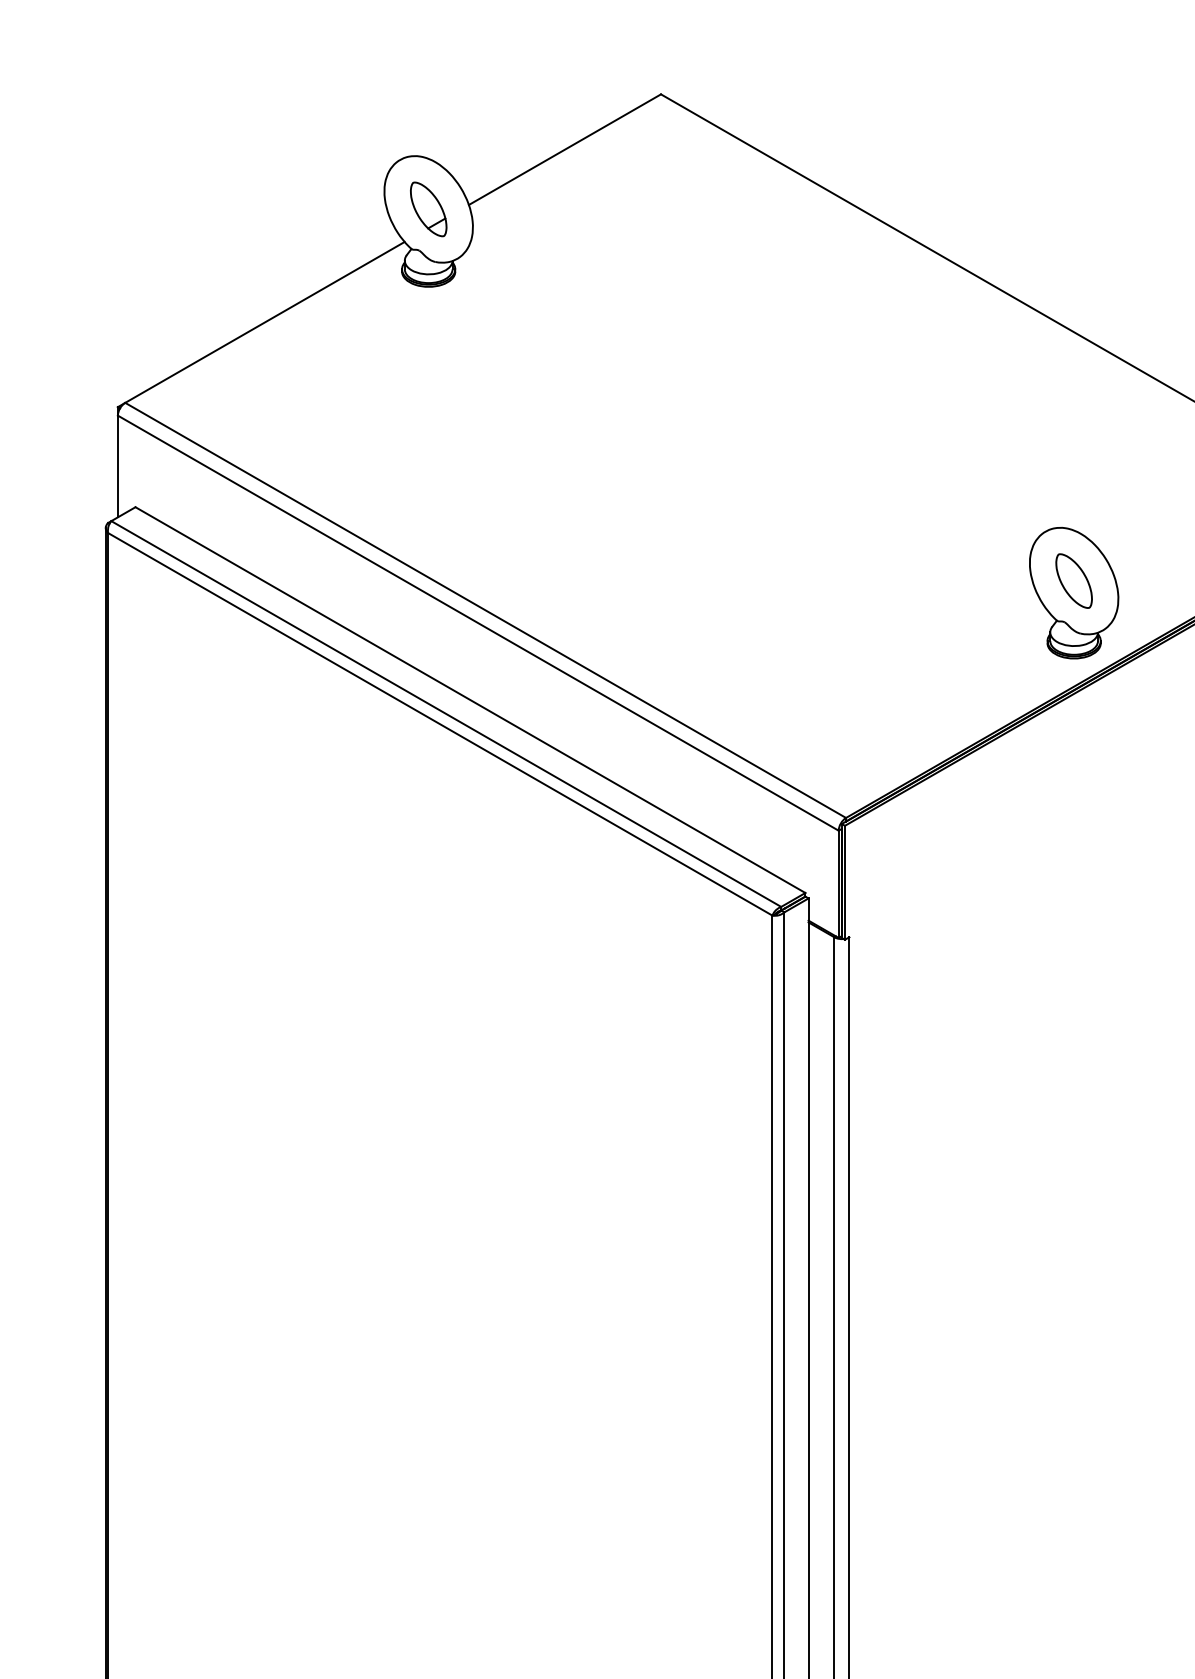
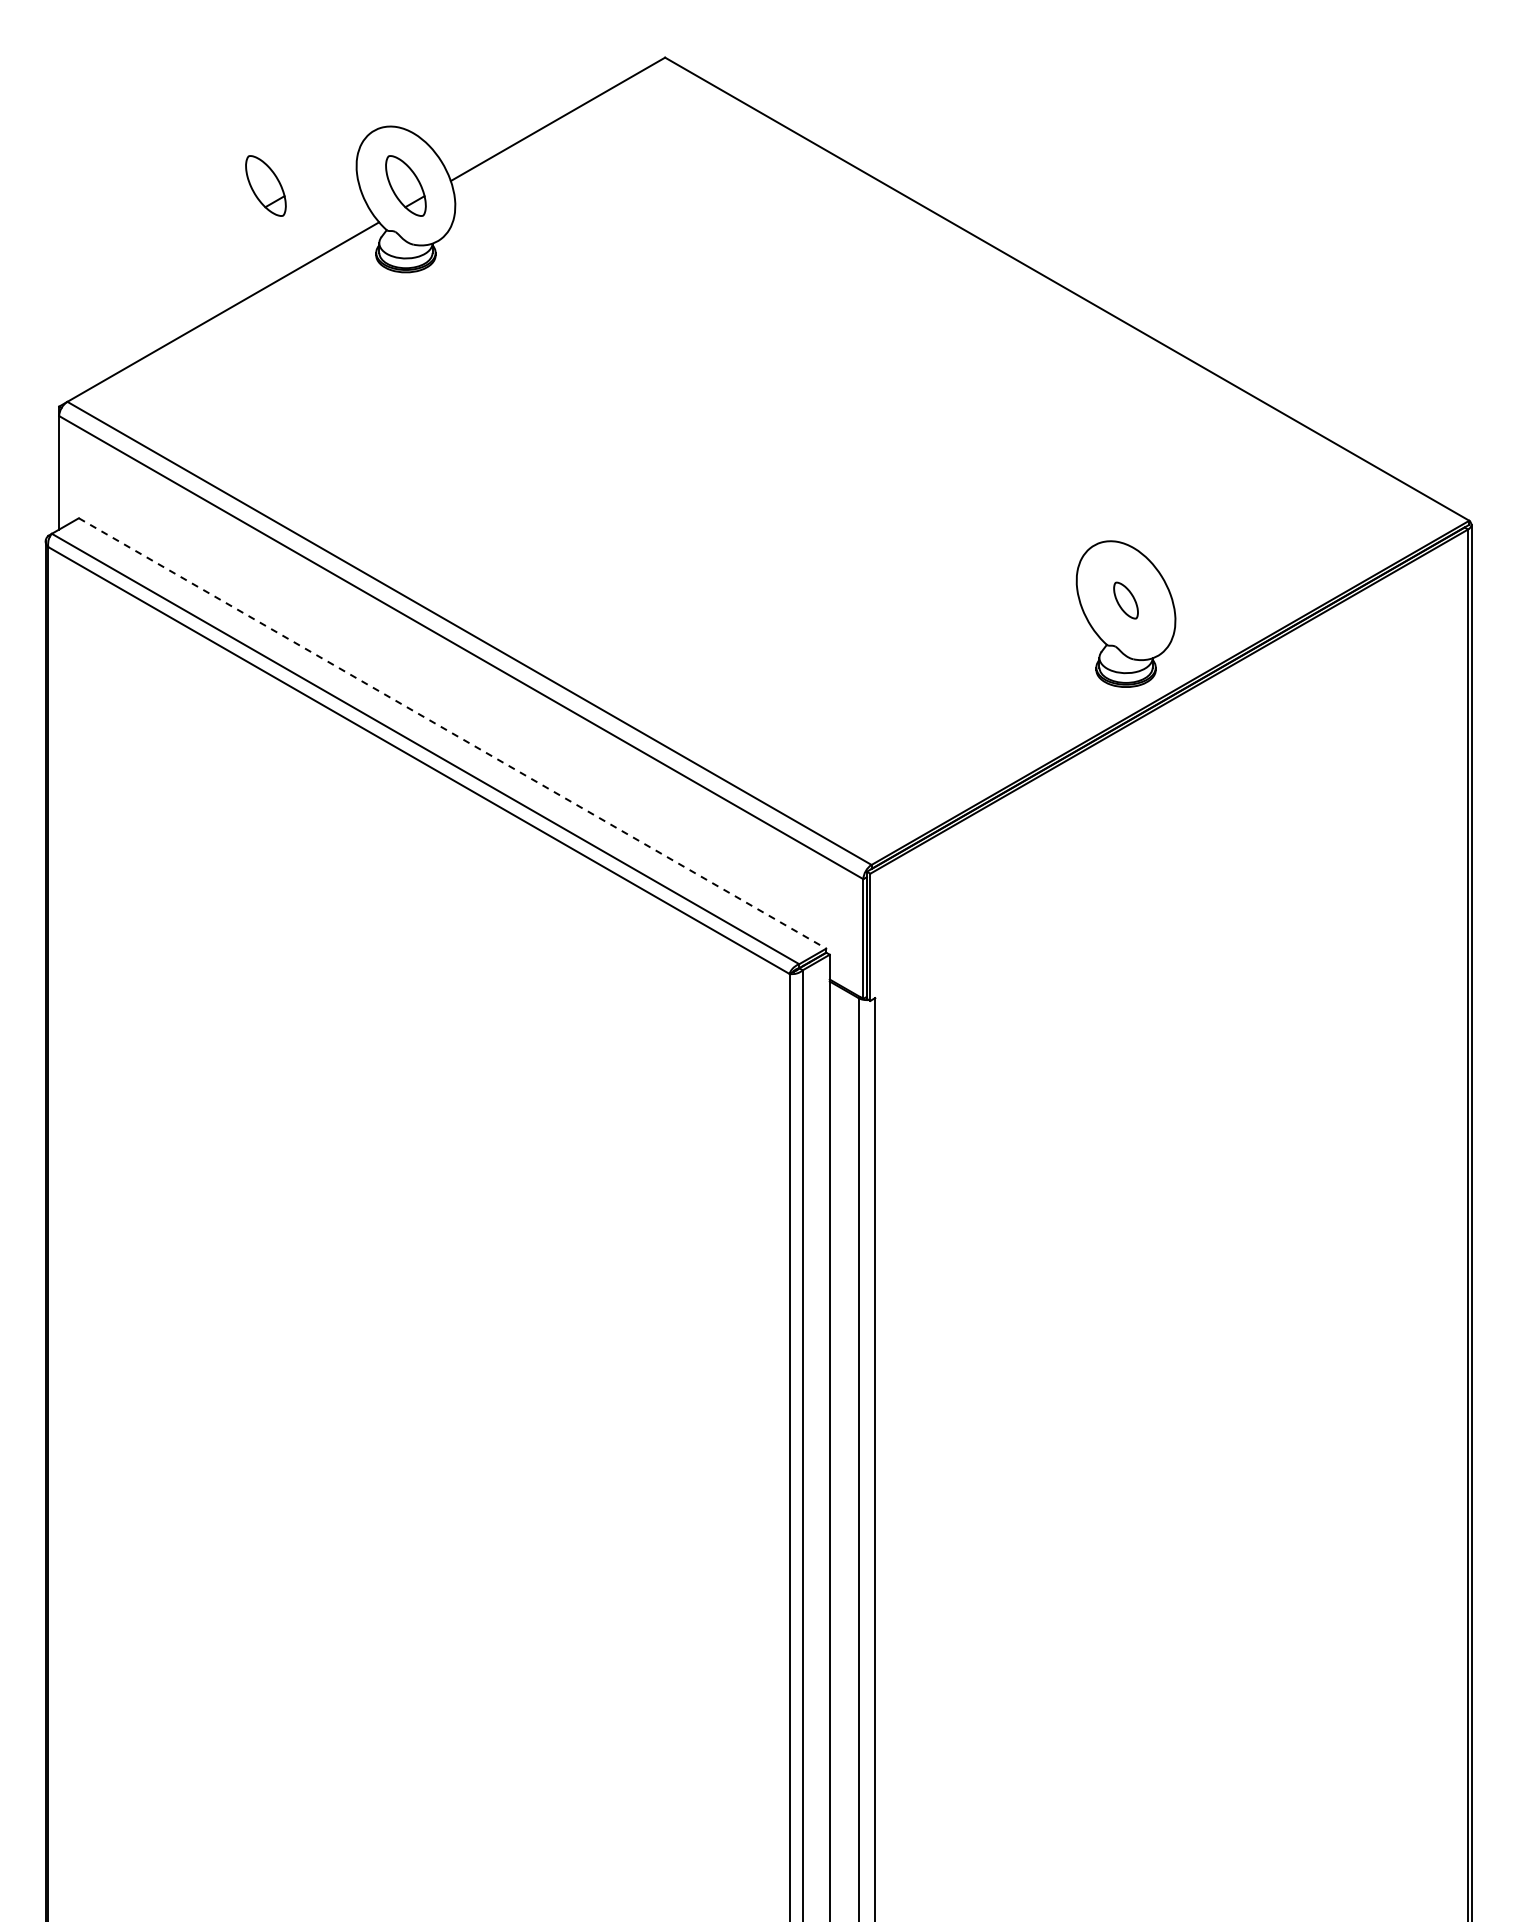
part: (302, 208) -> (265, 185), added
part: (1073, 580) -> (1125, 600), size x0.6
line: (470, 700) -> (452, 733), solid -> dashed

